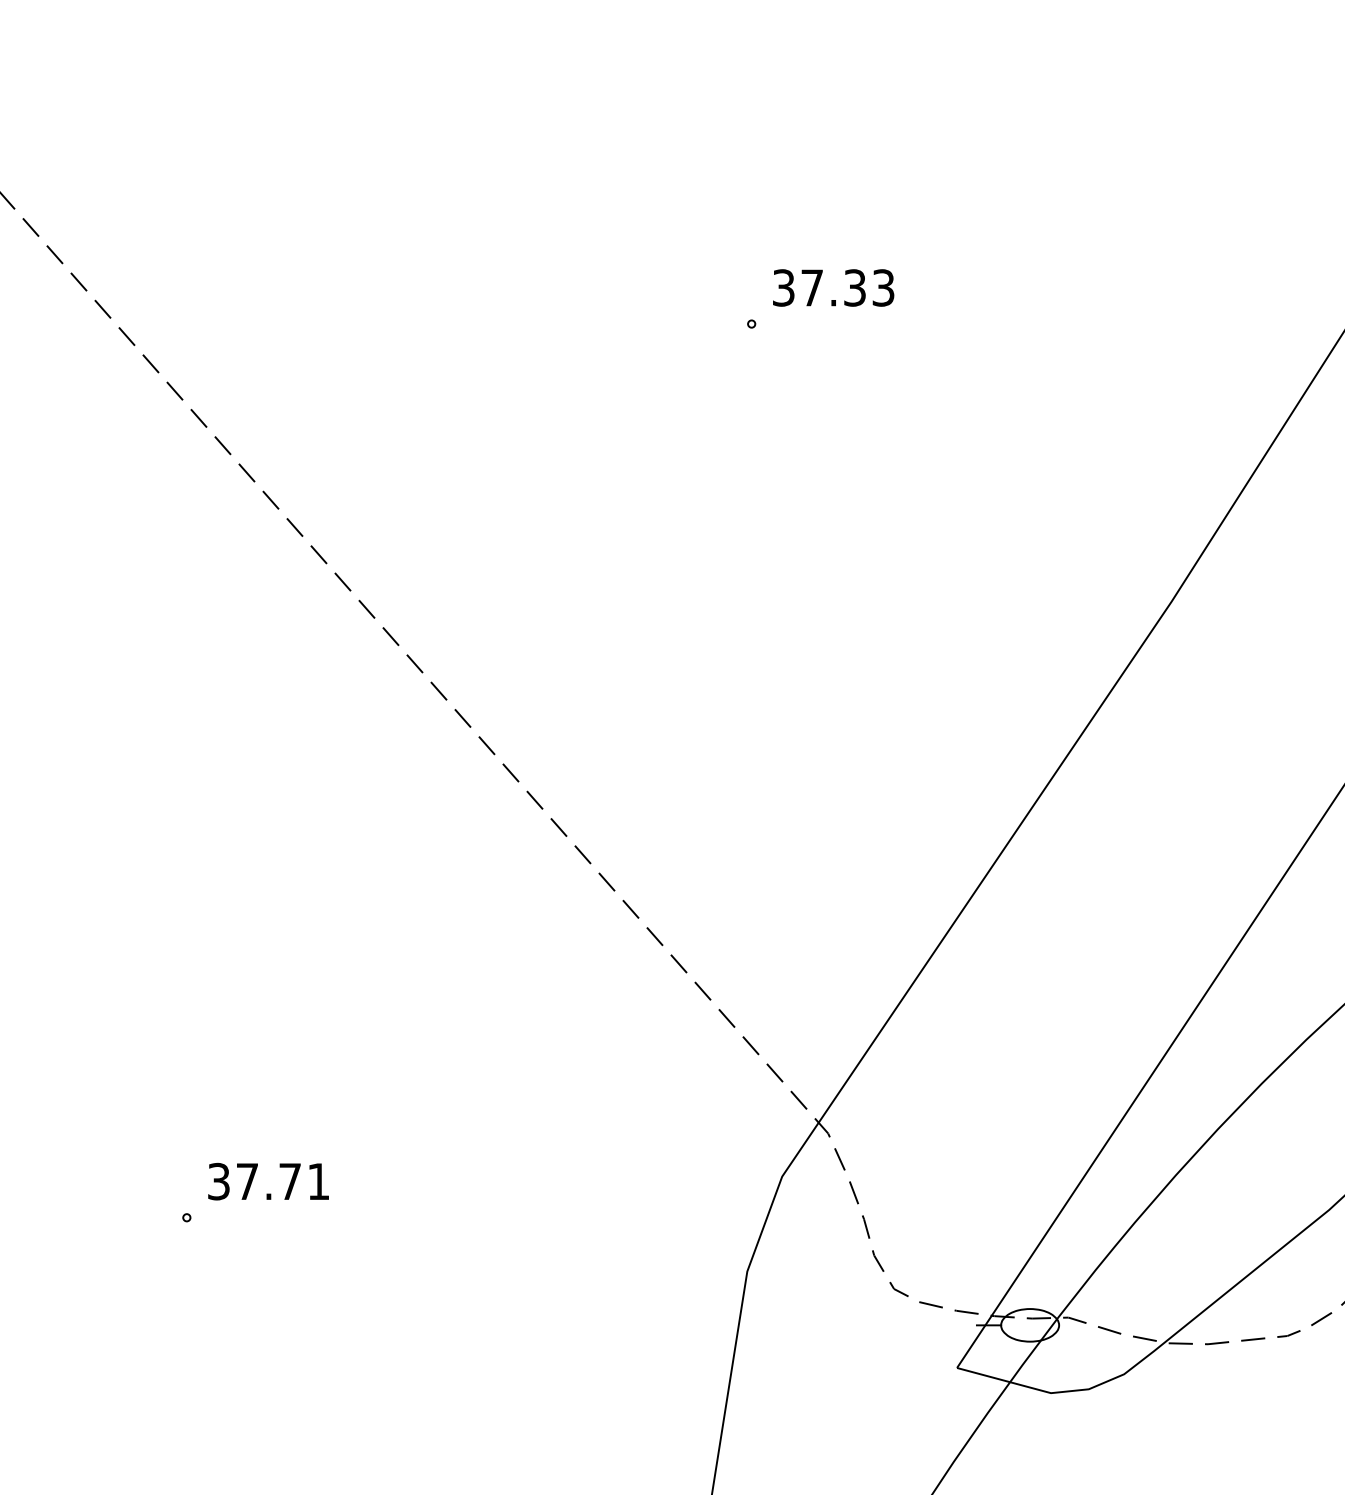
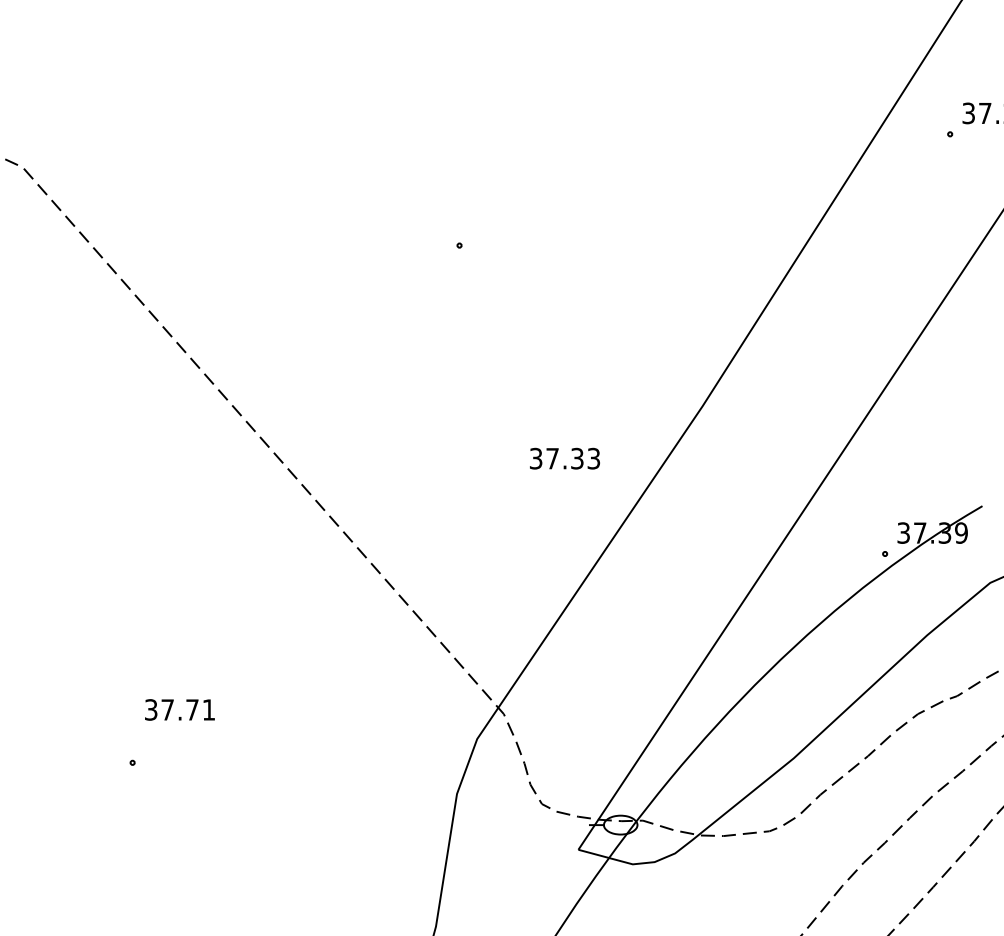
text: (832, 287) -> (564, 458), moved
text: (267, 1180) -> (179, 709), moved

